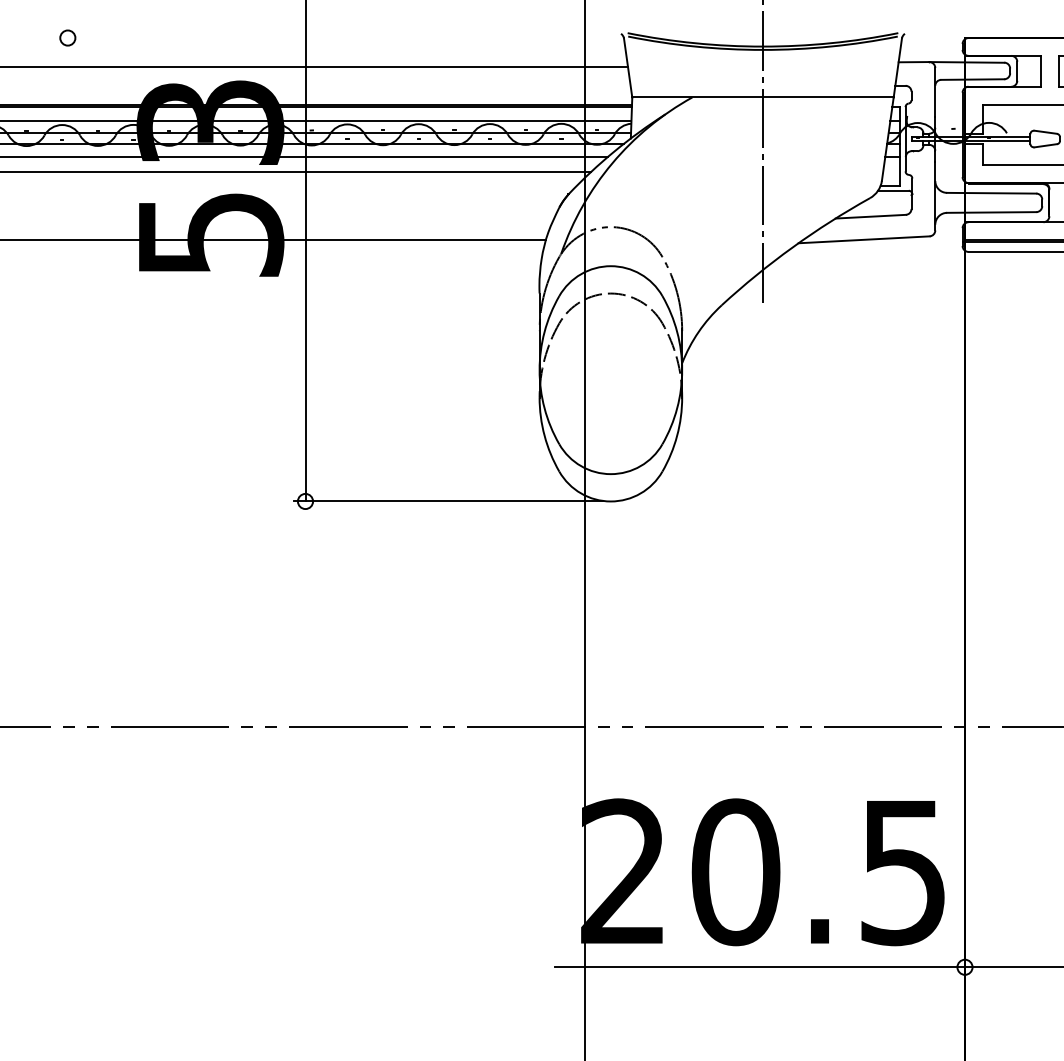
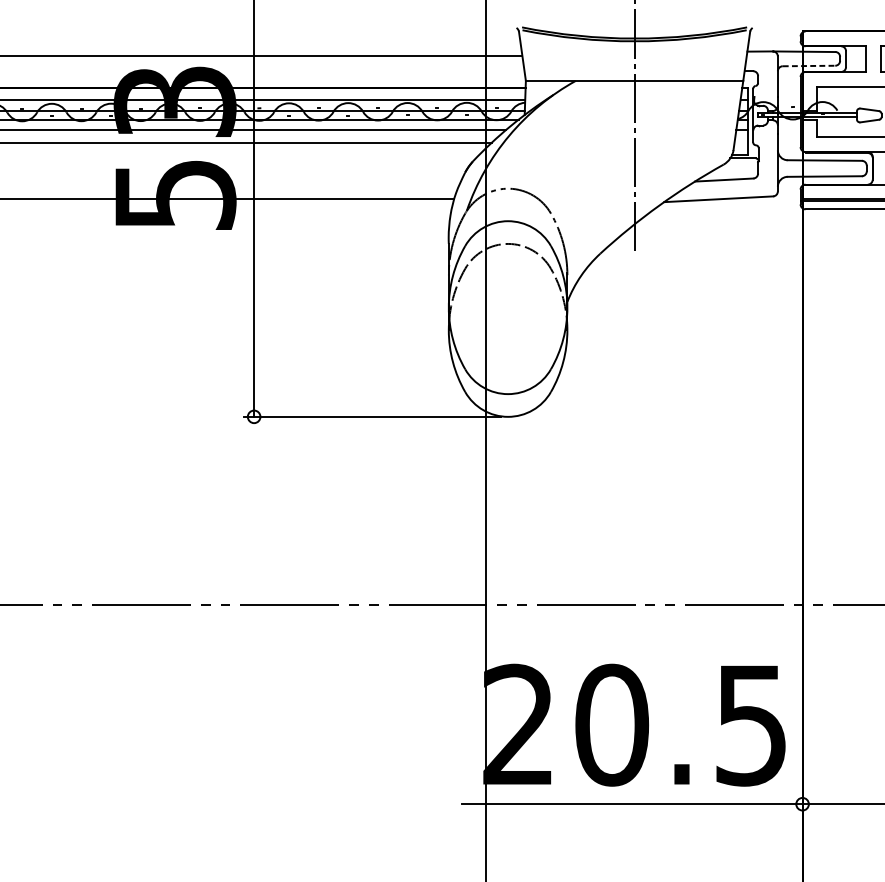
circle: (67, 37) -> (56, 31), removed
line: (973, 79) -> (809, 65), solid -> dashed

